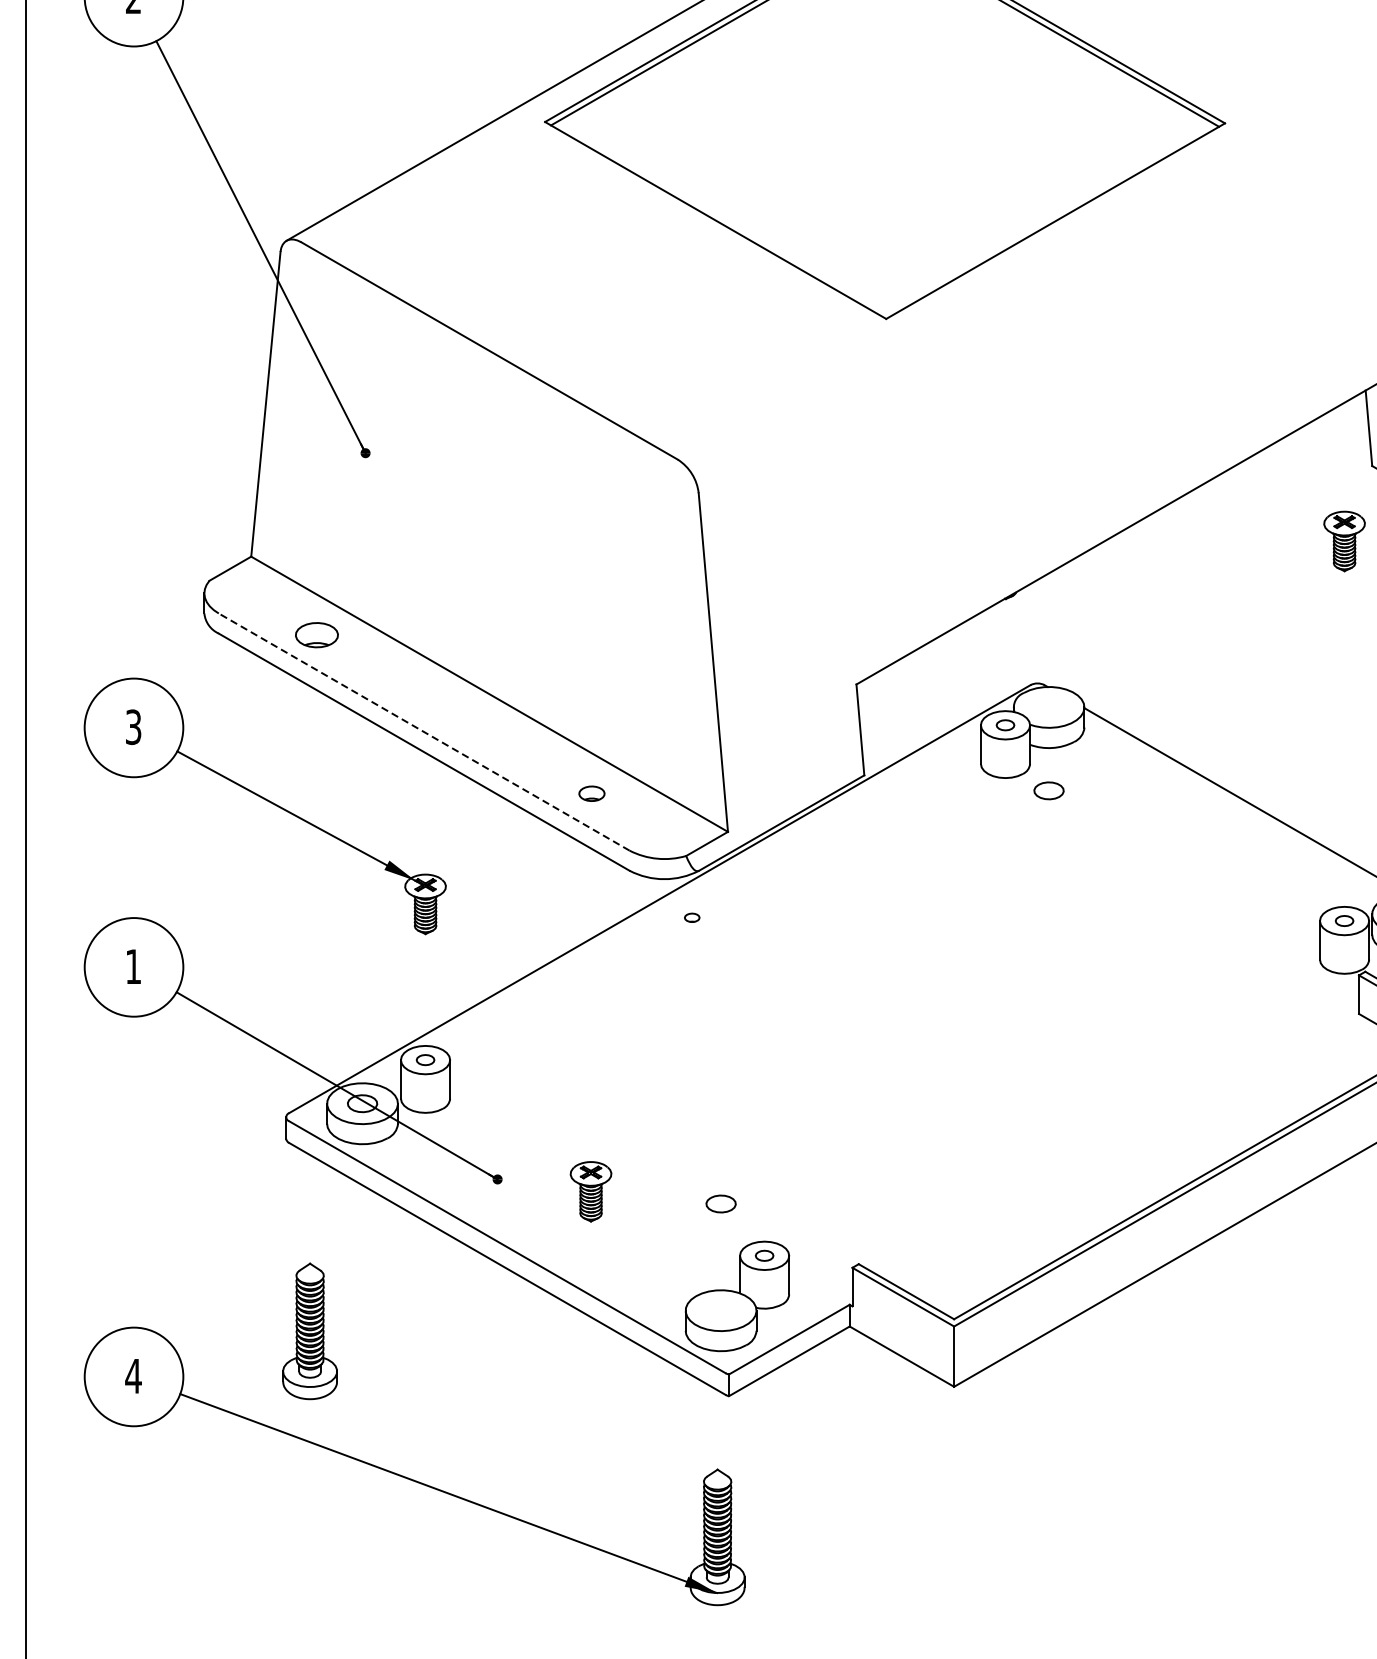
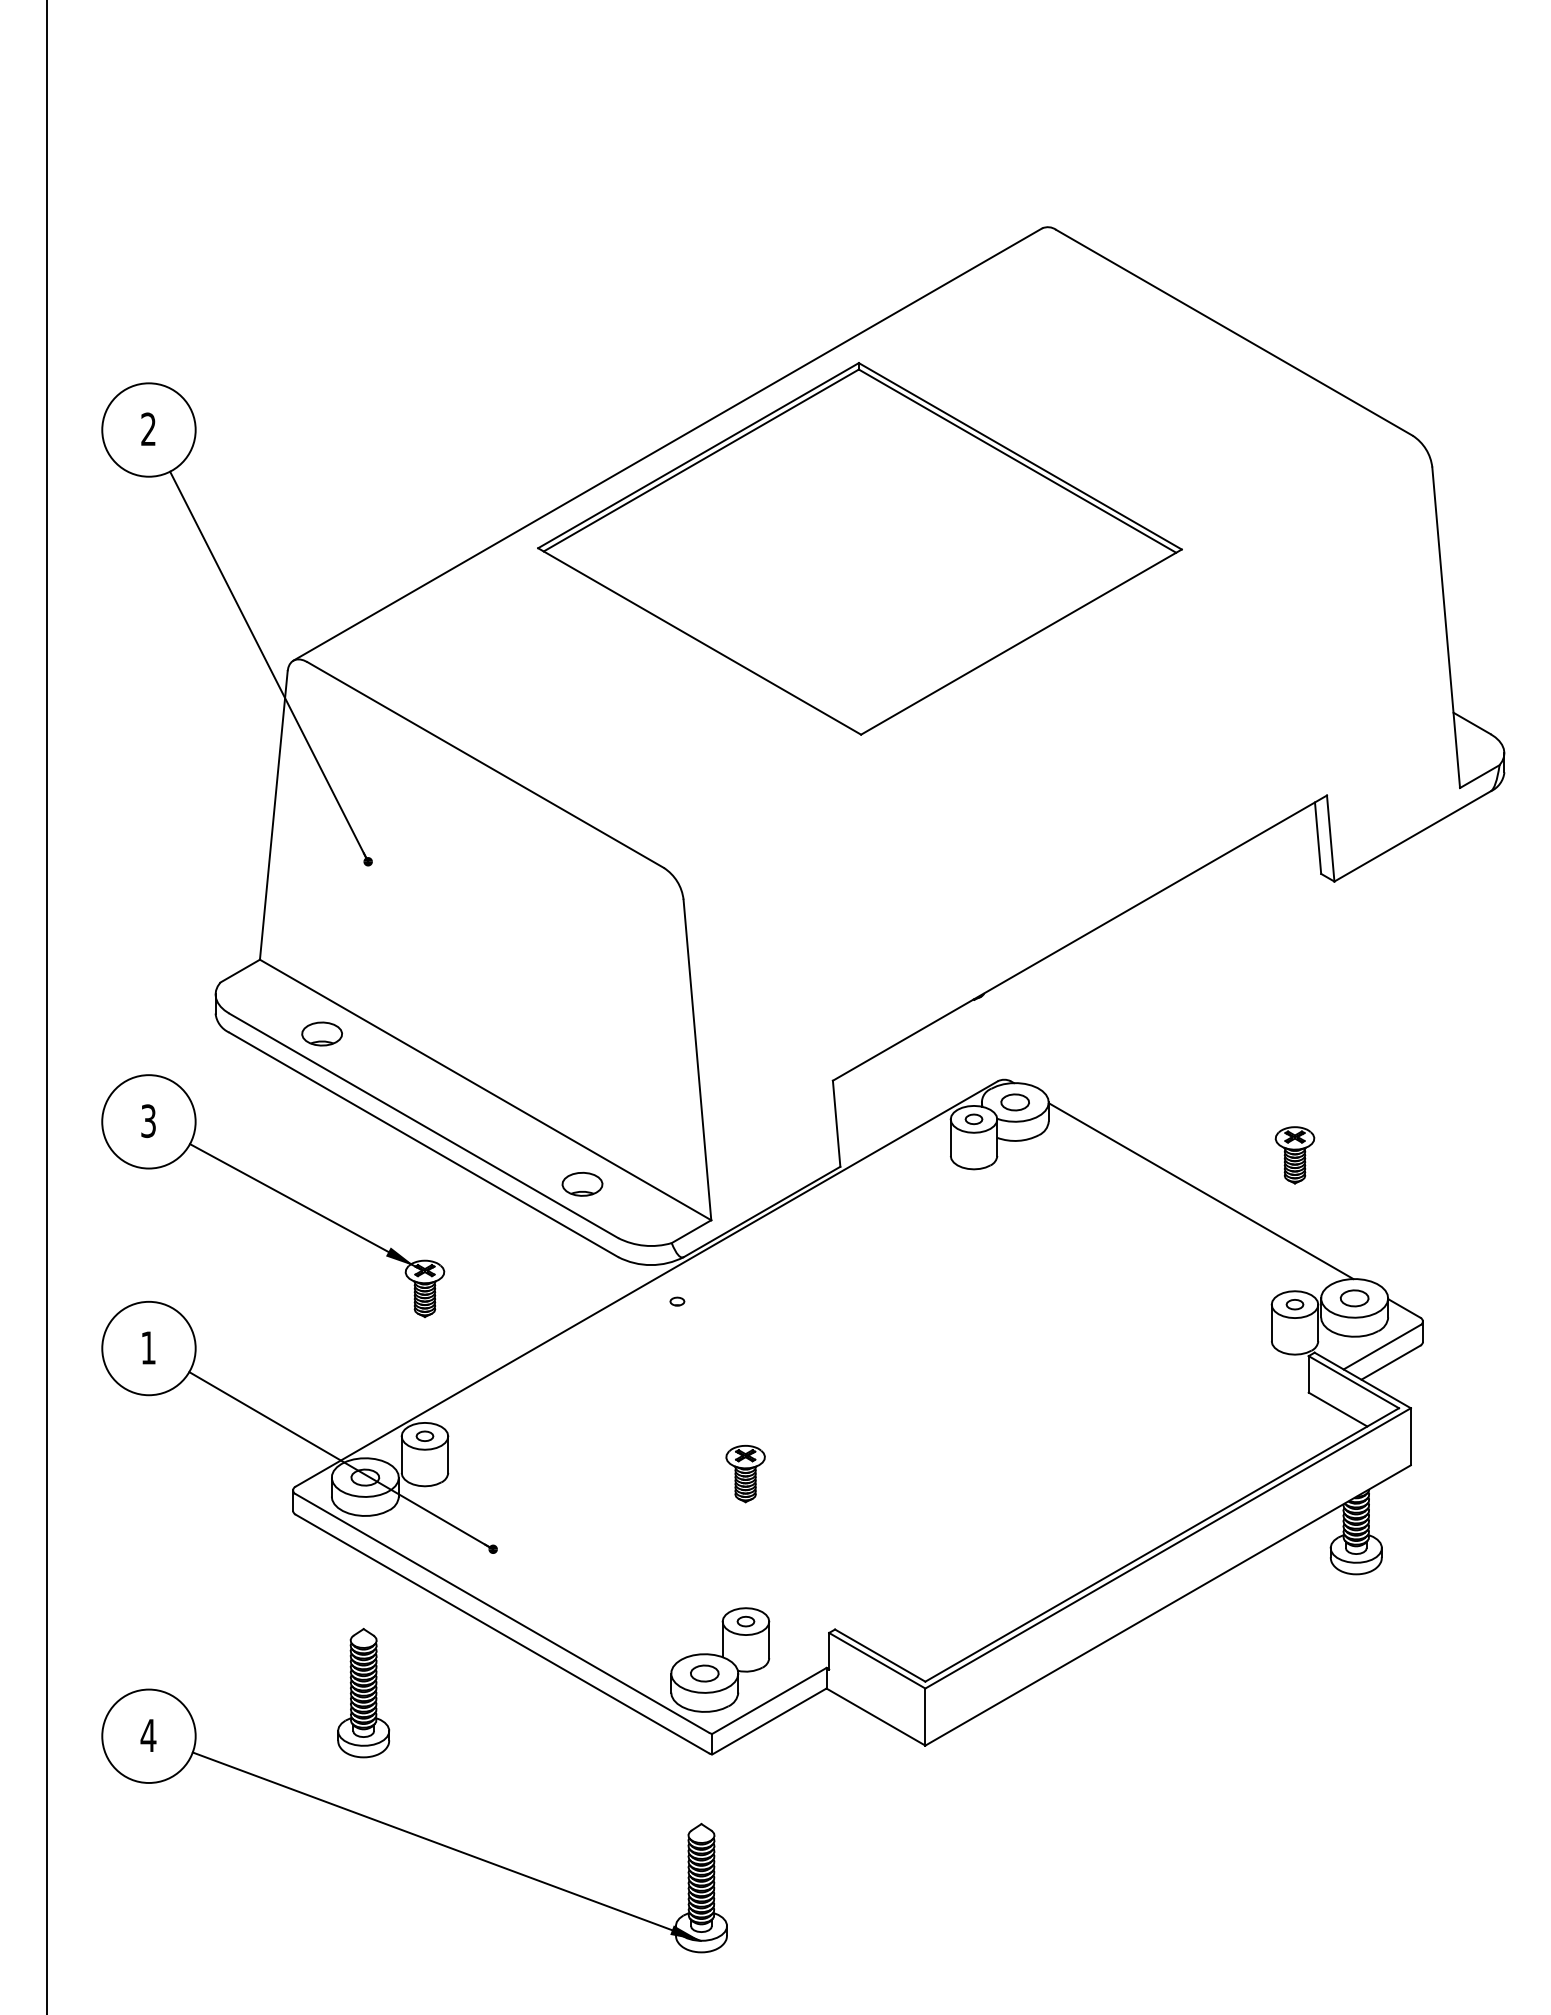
part: (1344, 541) -> (1294, 1155), moved
line: (424, 731) -> (423, 1125), dashed -> solid
part: (1048, 790) -> (1014, 1102), moved
part: (591, 793) -> (582, 1183), size x1.67
part: (590, 1192) -> (745, 1474), moved
part: (720, 1203) -> (704, 1673), moved
part: (309, 1330) -> (363, 1692), moved

